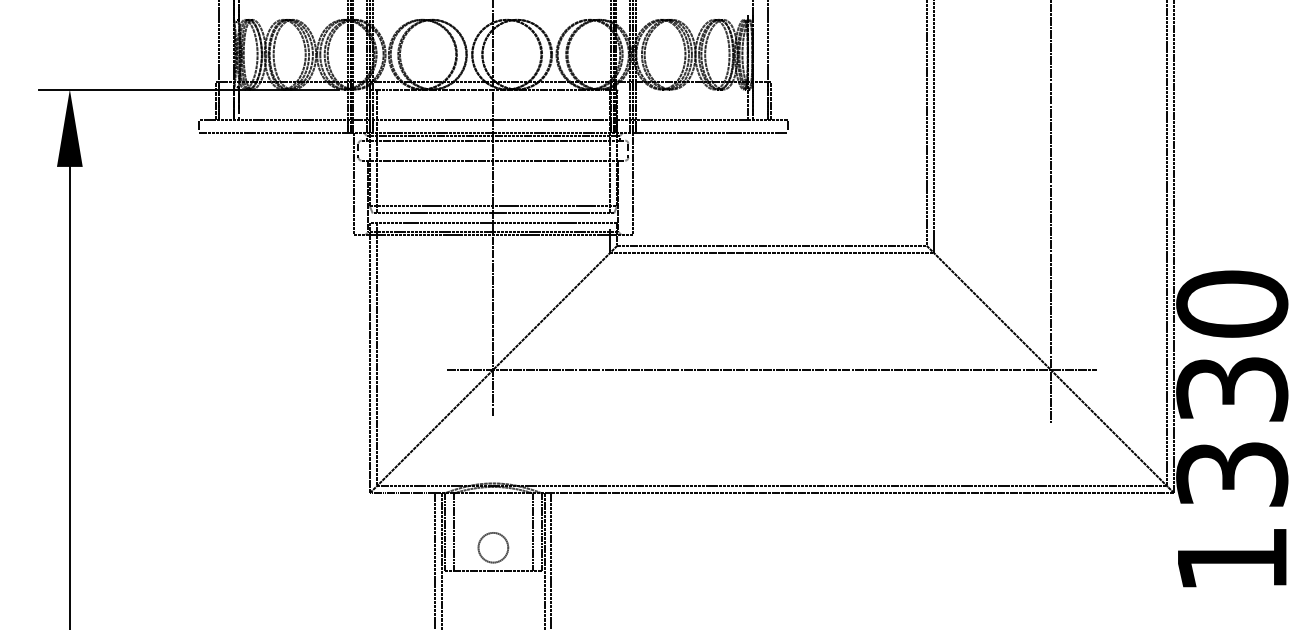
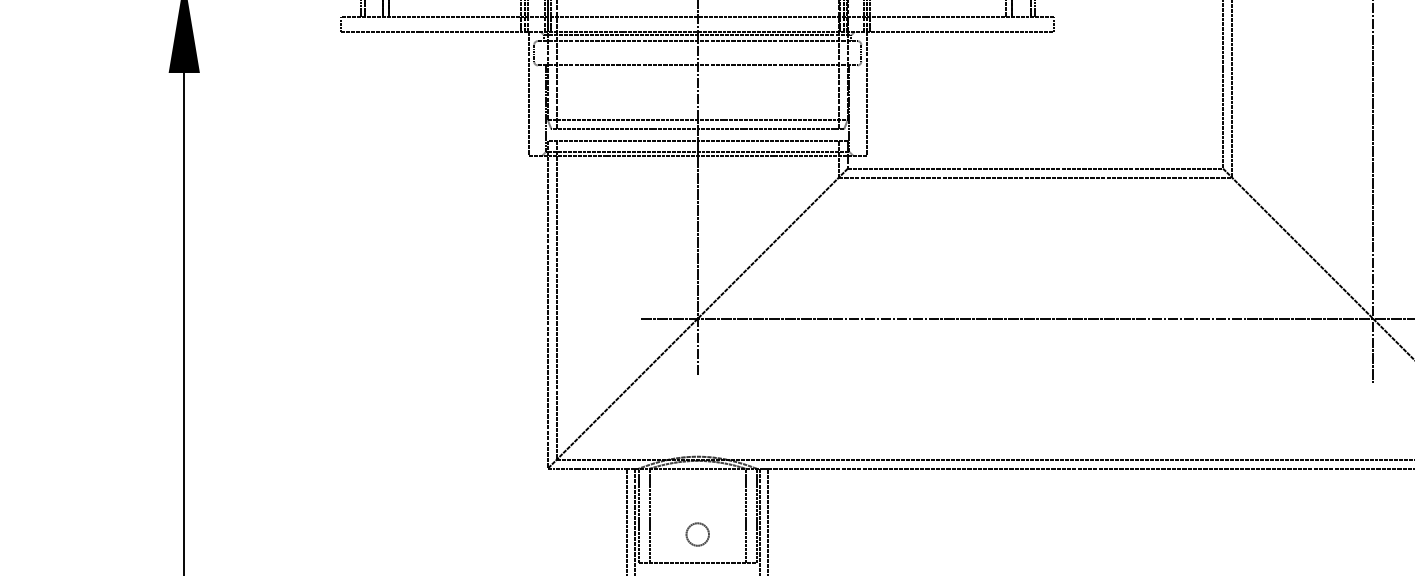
part: (493, 547) -> (697, 534), size x0.62

